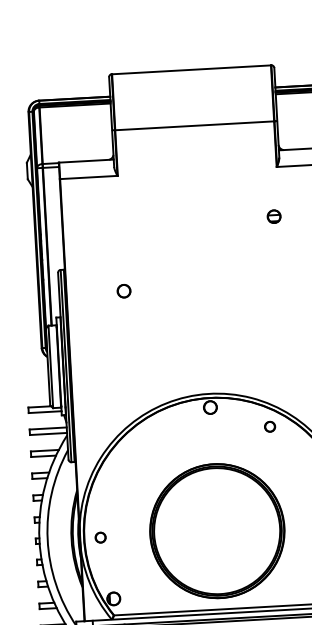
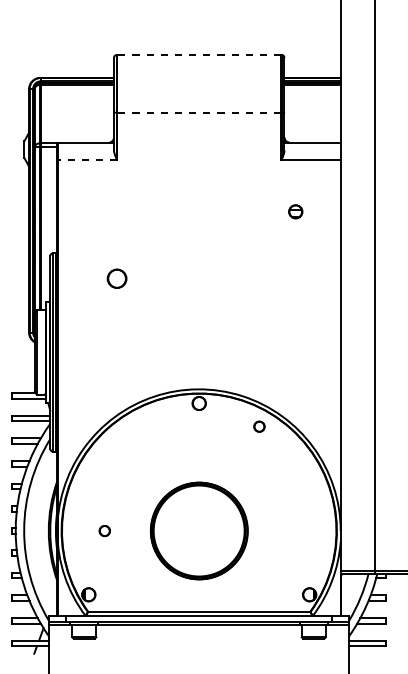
line: (190, 69) -> (198, 54), solid -> dashed
line: (193, 125) -> (198, 112), solid -> dashed
line: (88, 177) -> (87, 159), solid -> dashed
part: (273, 216) -> (295, 211), moved
circle: (123, 290) -> (116, 278), size x1.4
part: (217, 530) -> (199, 530), size x0.7
circle: (100, 538) -> (104, 531), moved

